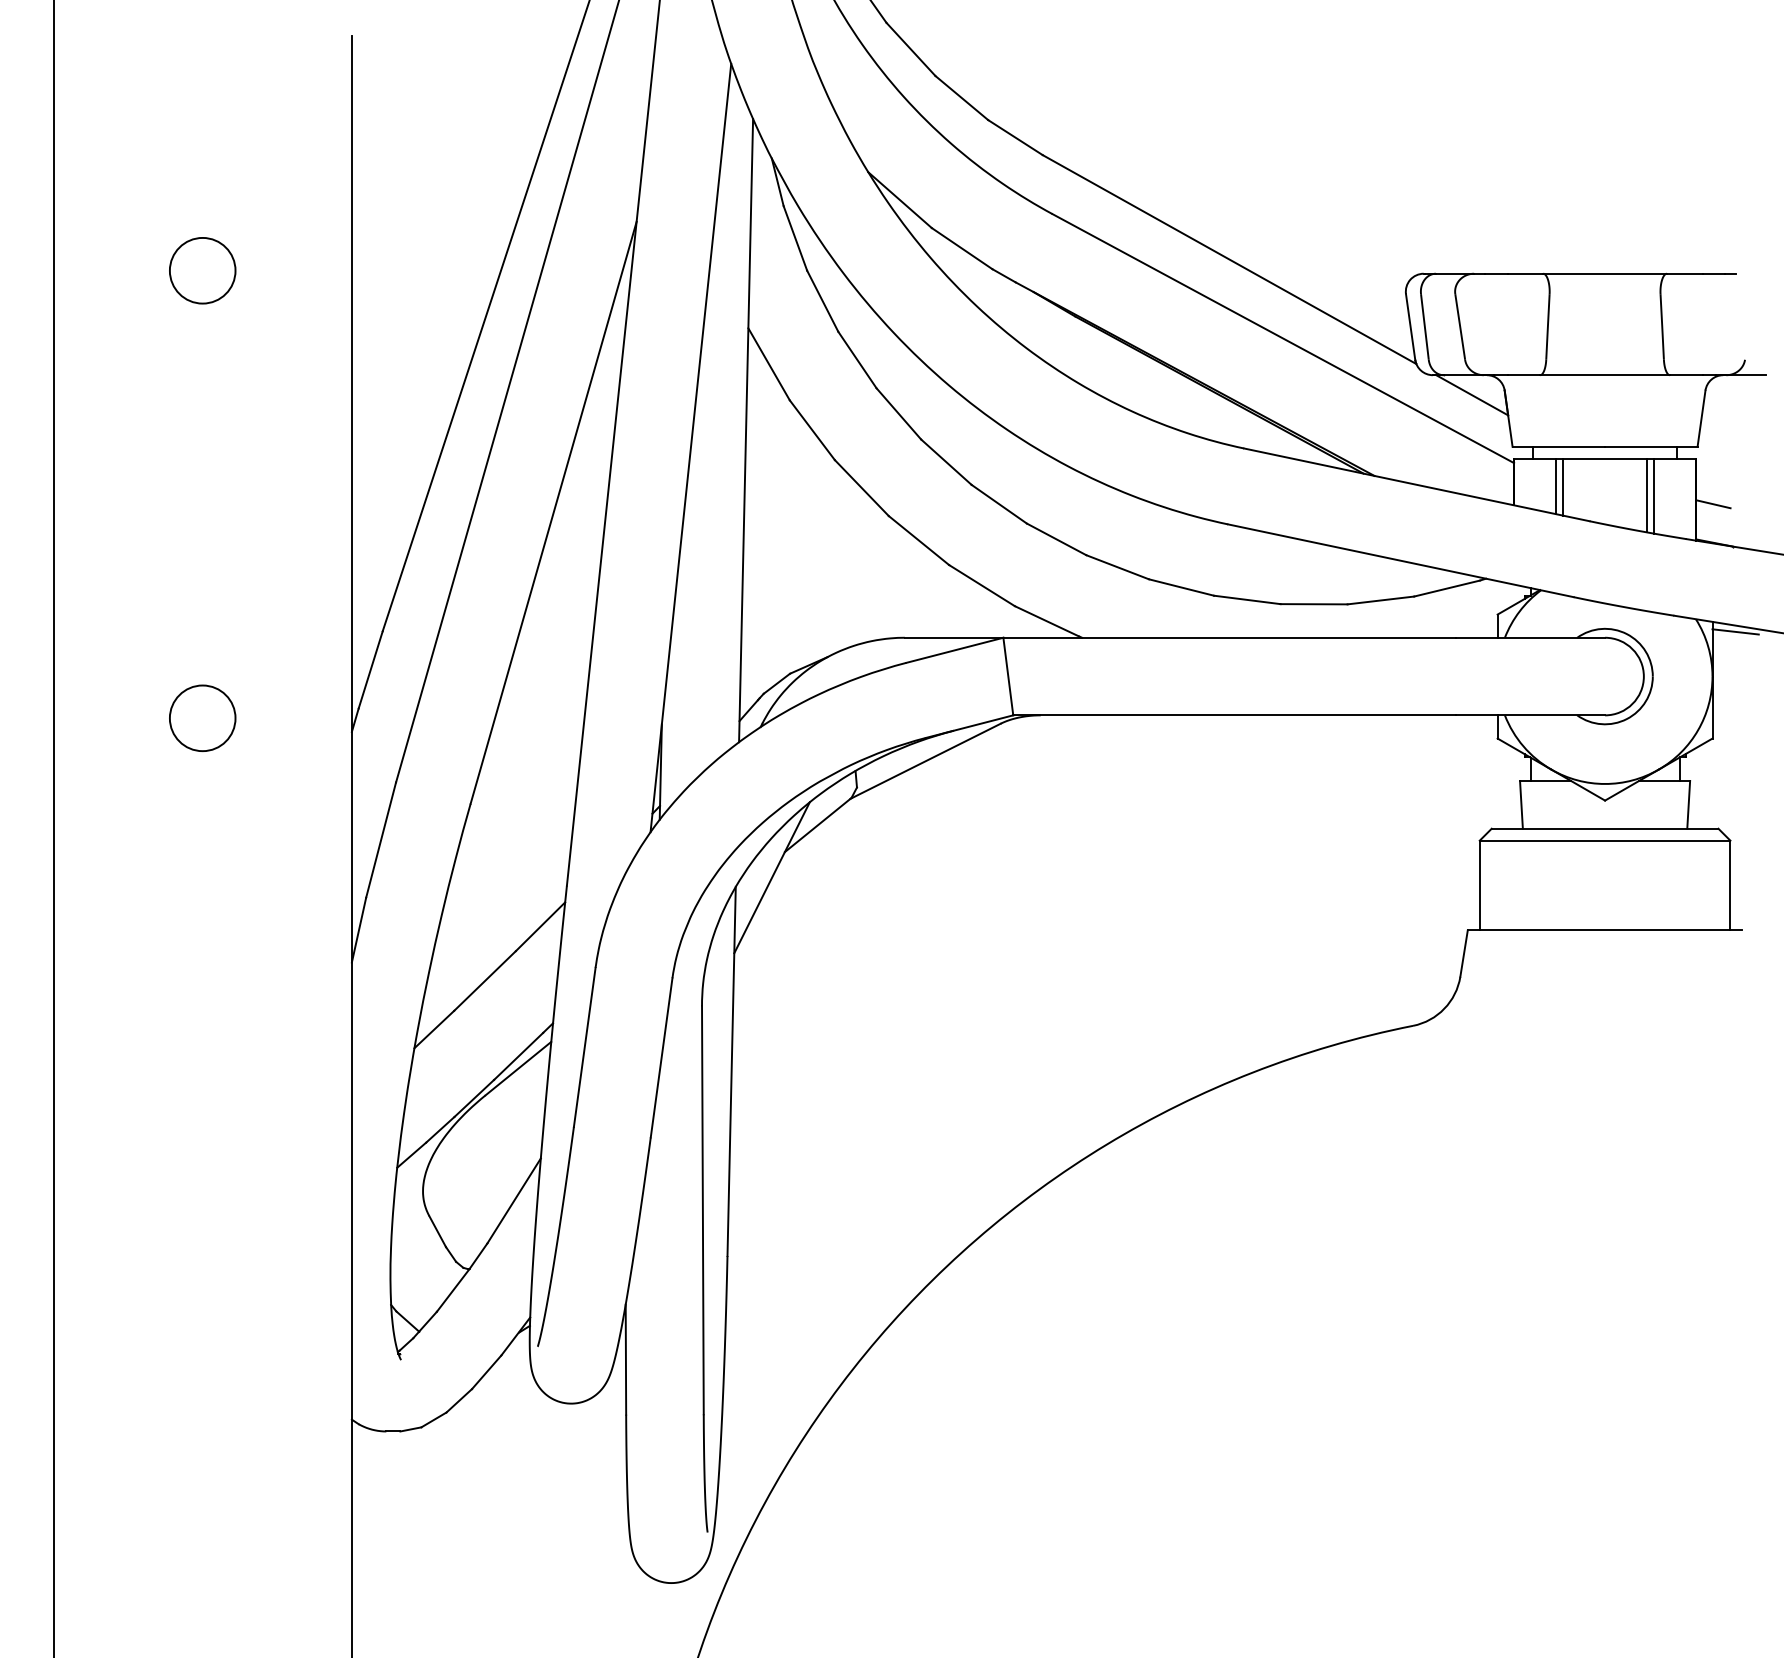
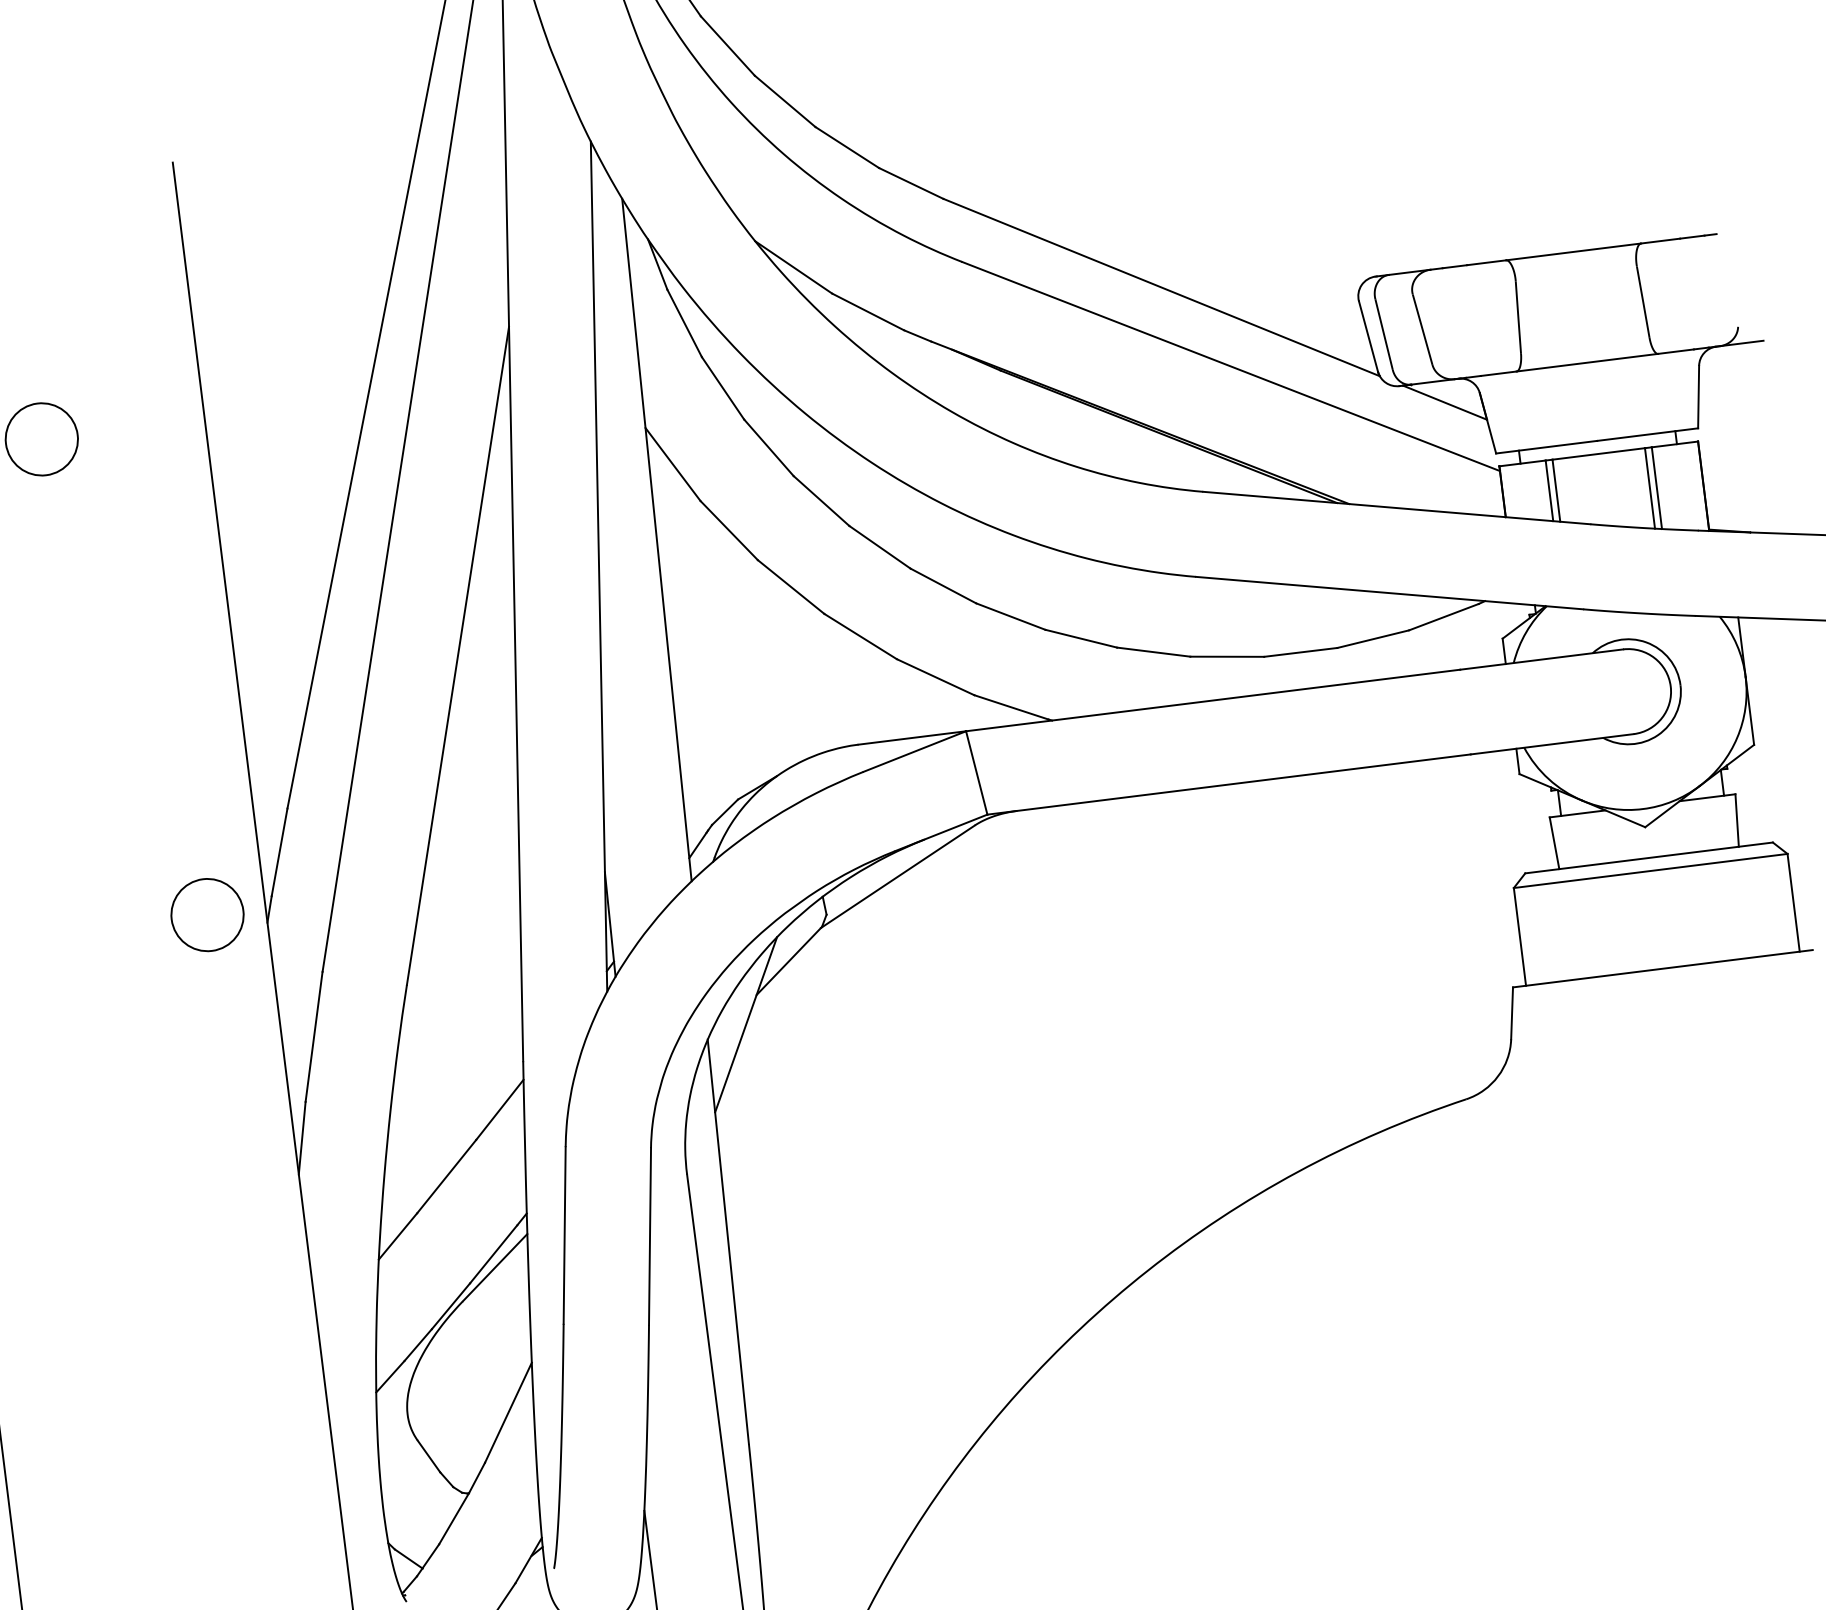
line: (1713, 504) -> (1723, 489), removed
line: (1735, 631) -> (1764, 624), removed
circle: (202, 717) -> (207, 914), moved

